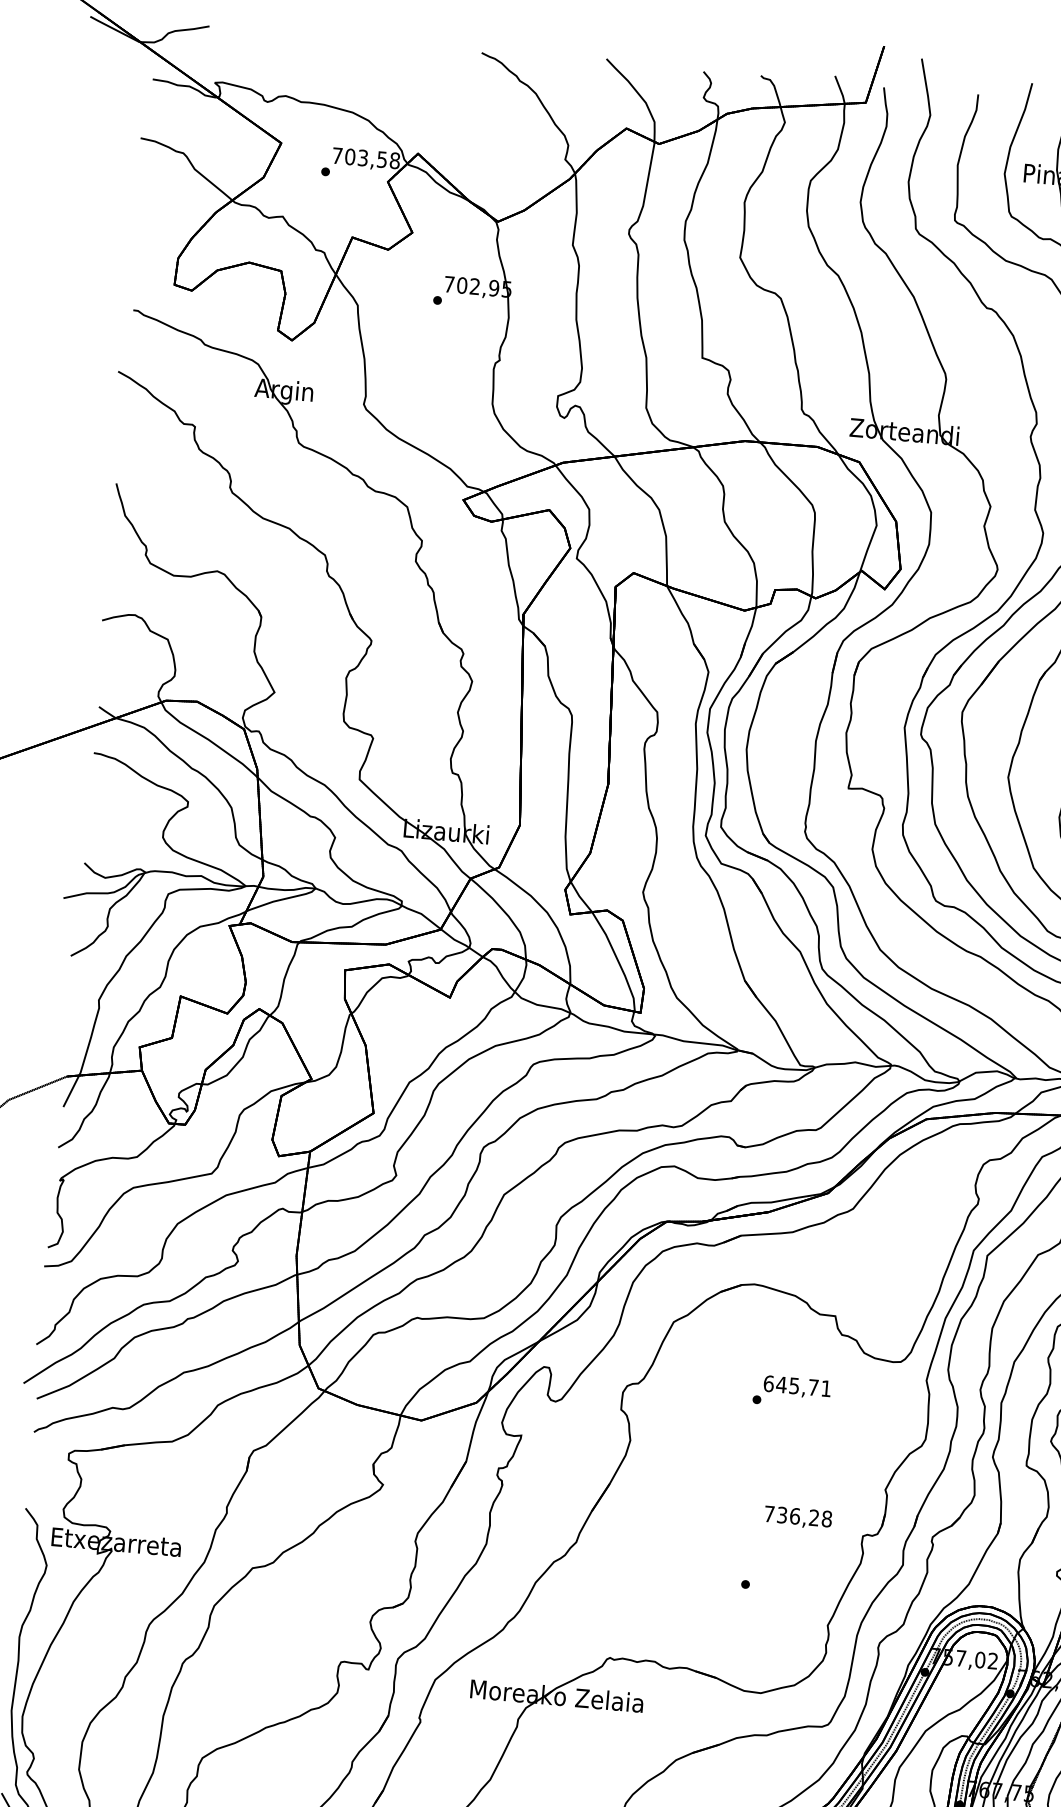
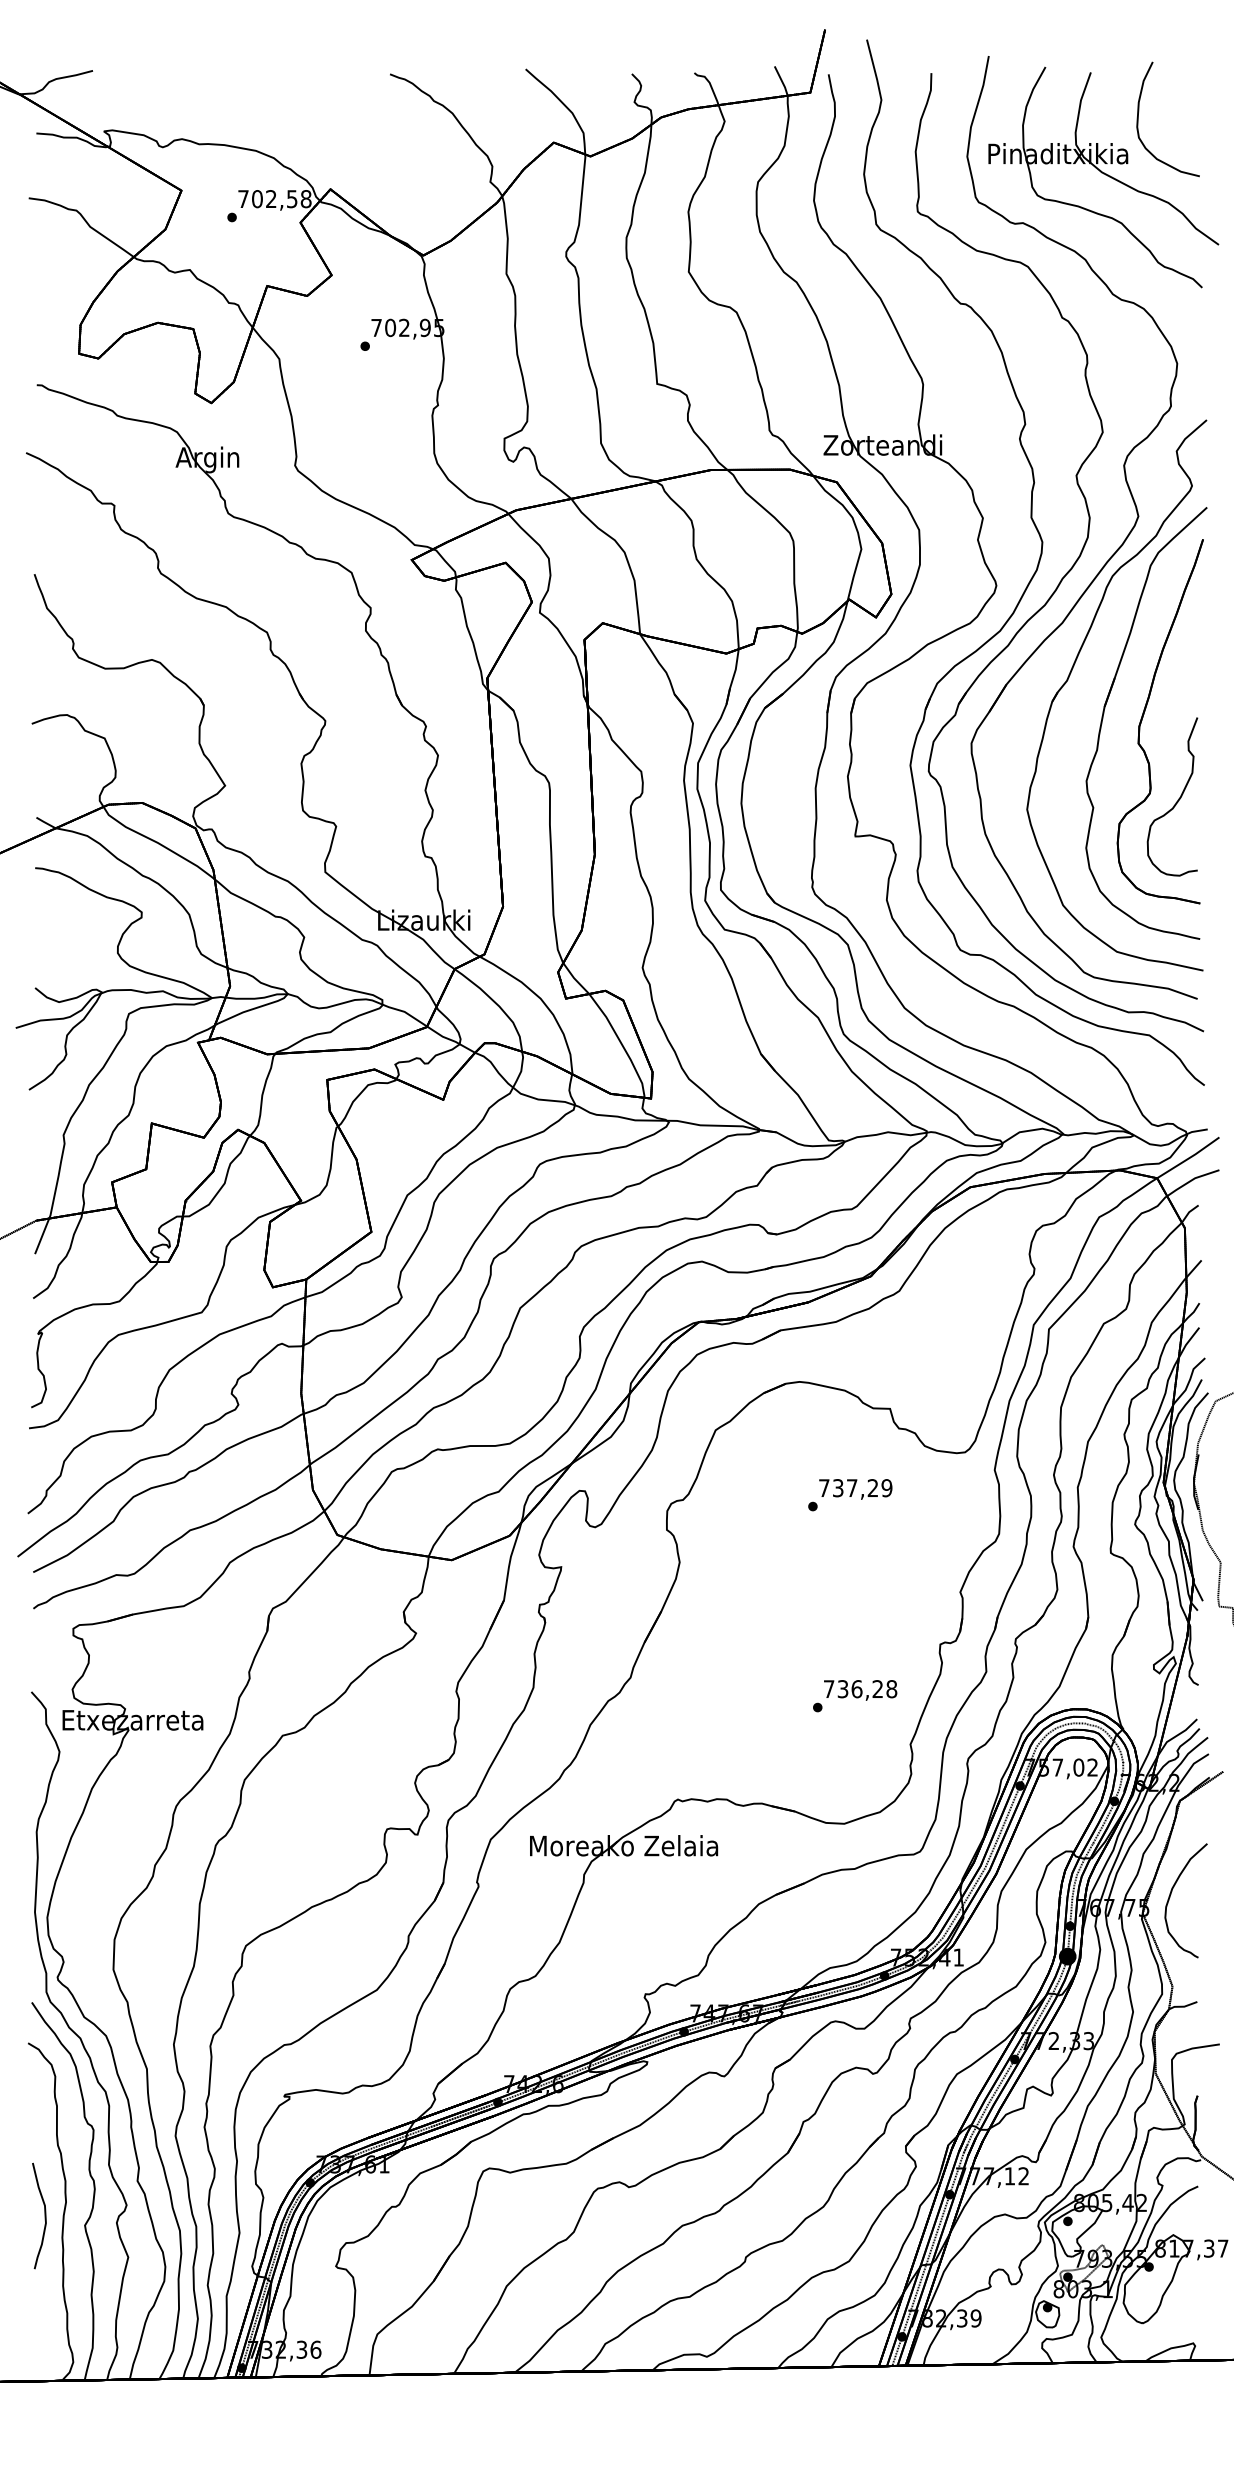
text: (363, 158) -> (271, 199), 703,58 -> 702,58
text: (797, 1386) -> (855, 1488), 645,71 -> 737,29
text: (798, 1517) -> (860, 1690), moved

